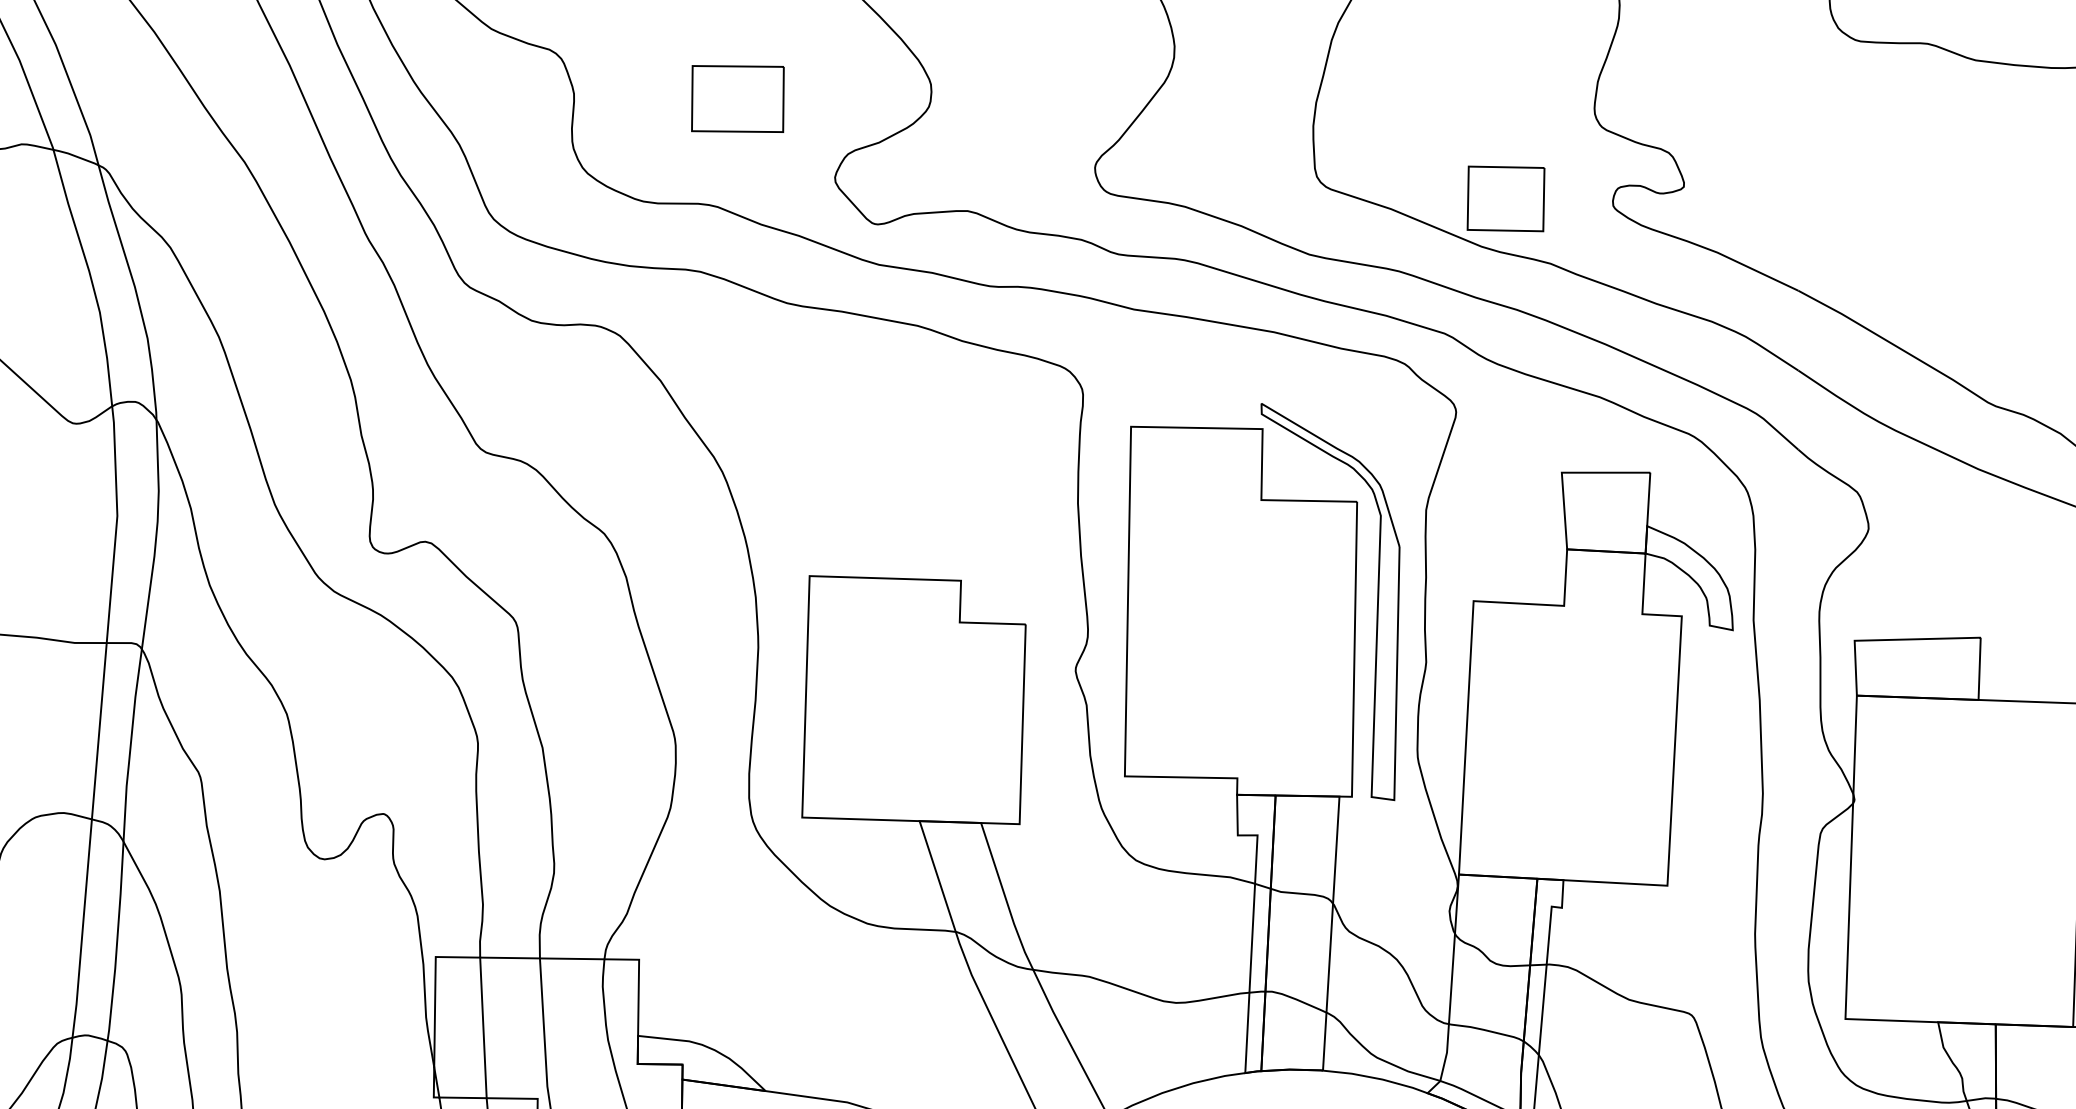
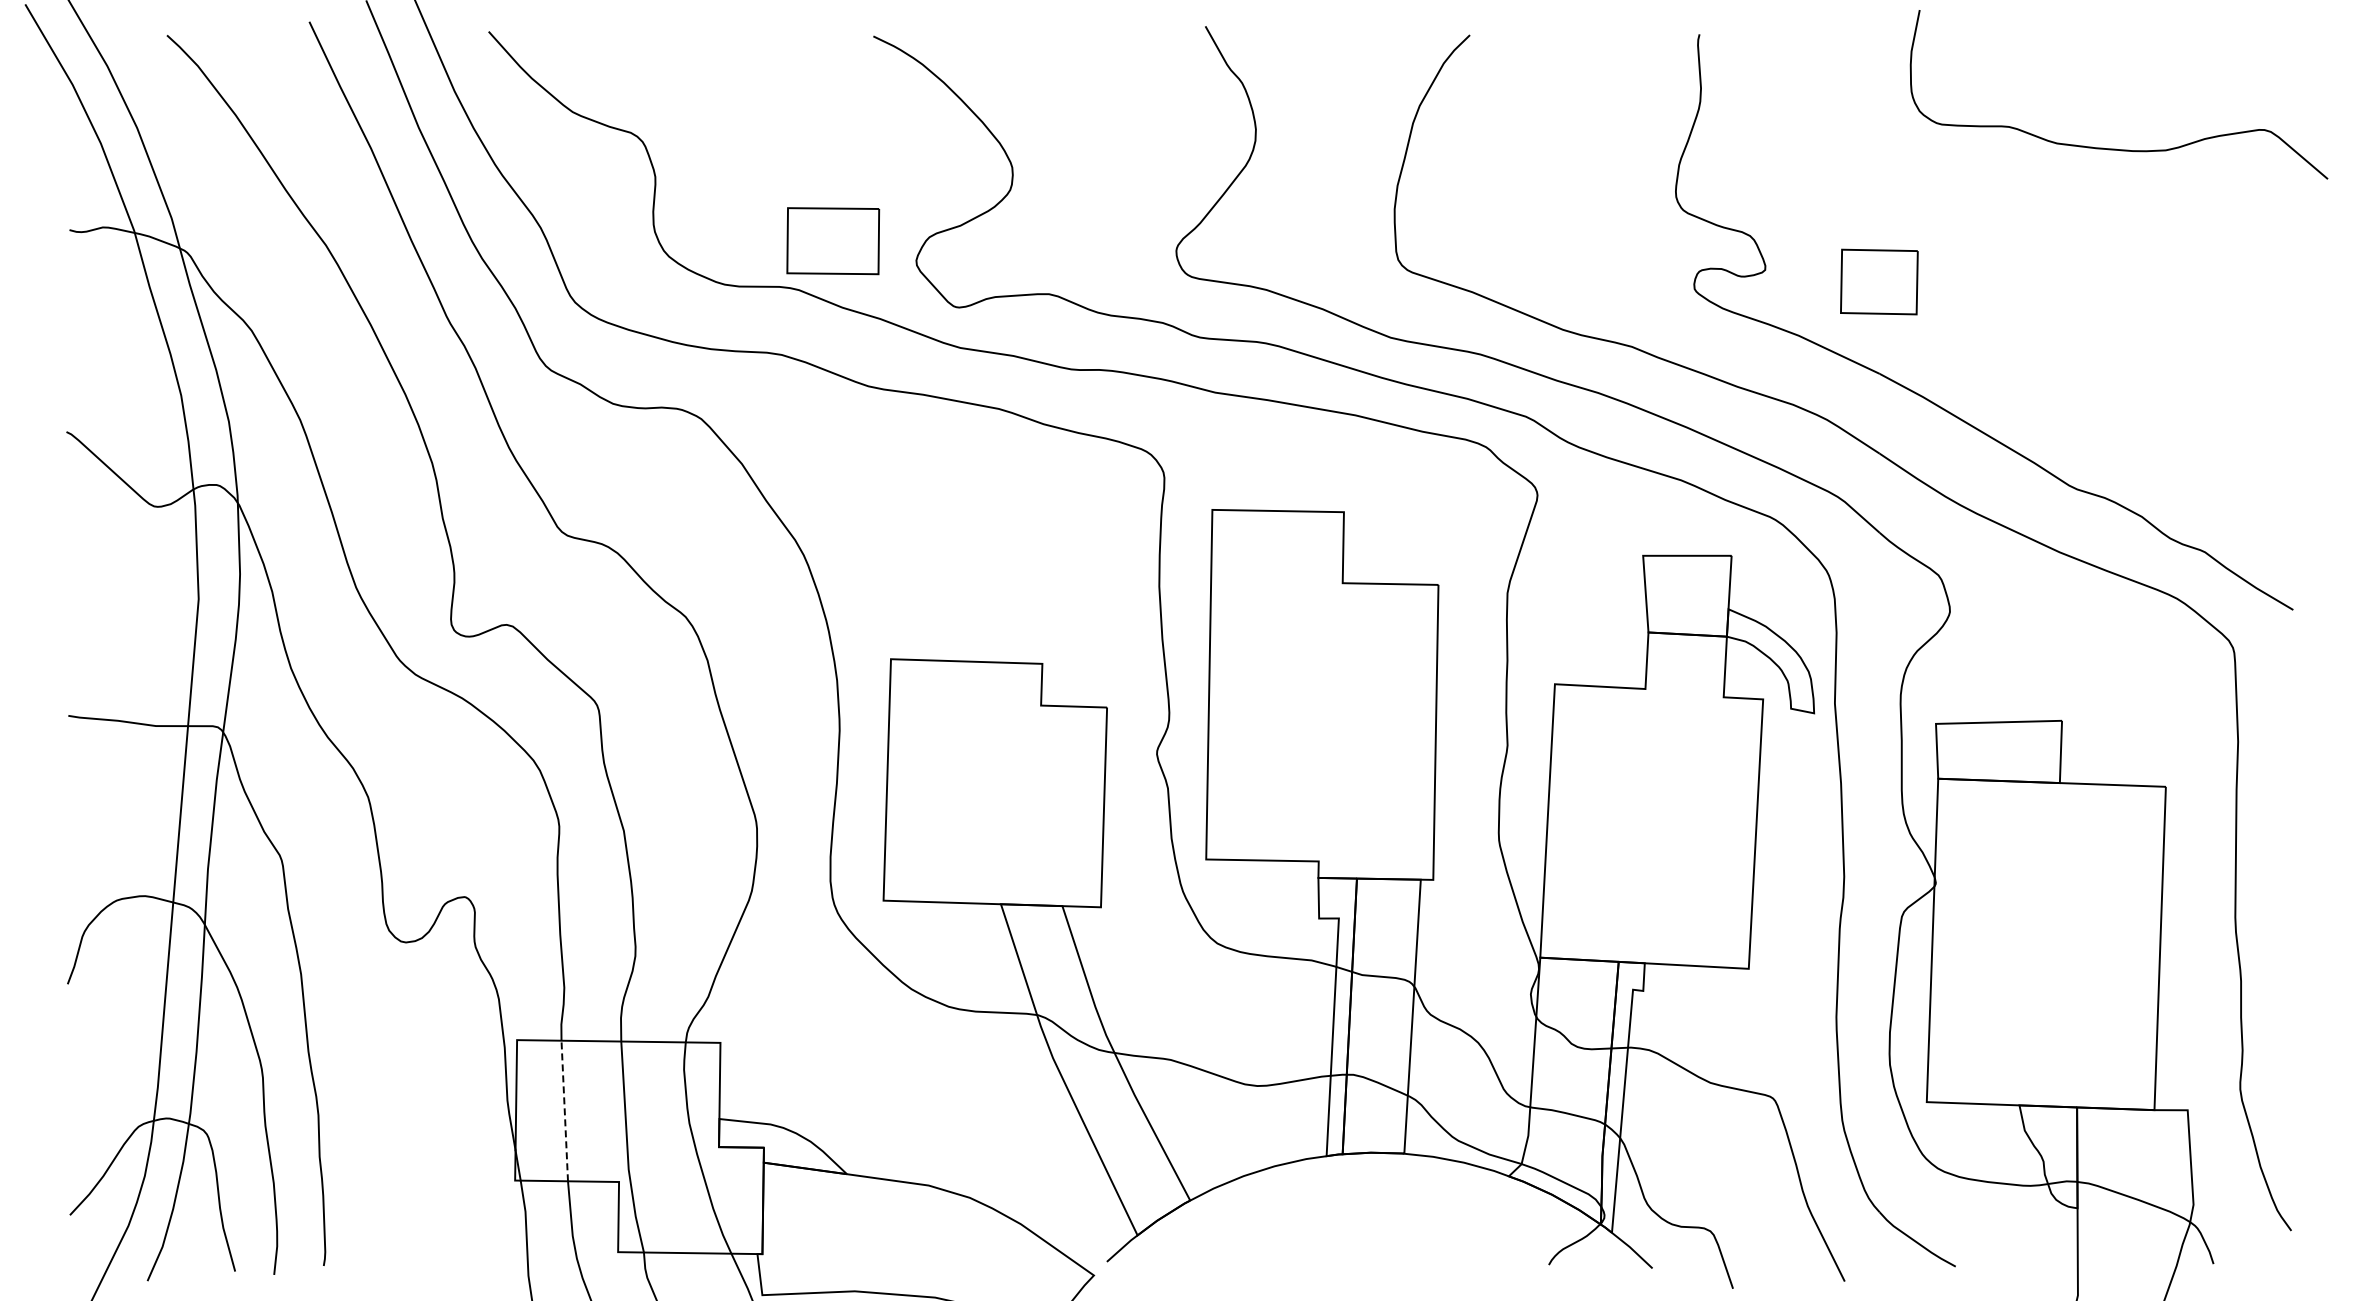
part: (738, 99) -> (833, 241), moved
part: (1506, 198) -> (1879, 281), moved
part: (1377, 602) -> (1458, 685), removed
line: (483, 1027) -> (564, 1110), solid -> dashed

